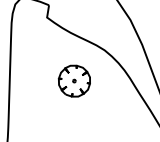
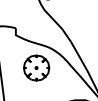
part: (74, 80) -> (36, 67), size x1.43

